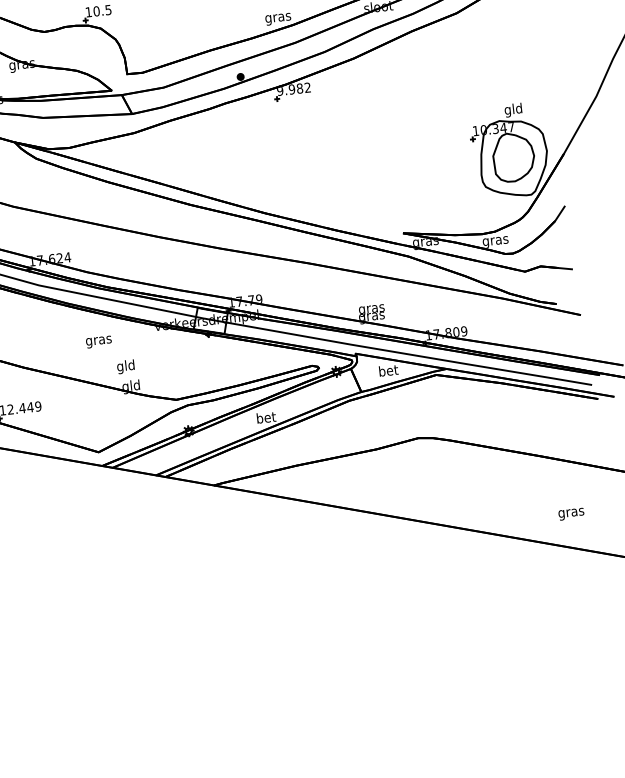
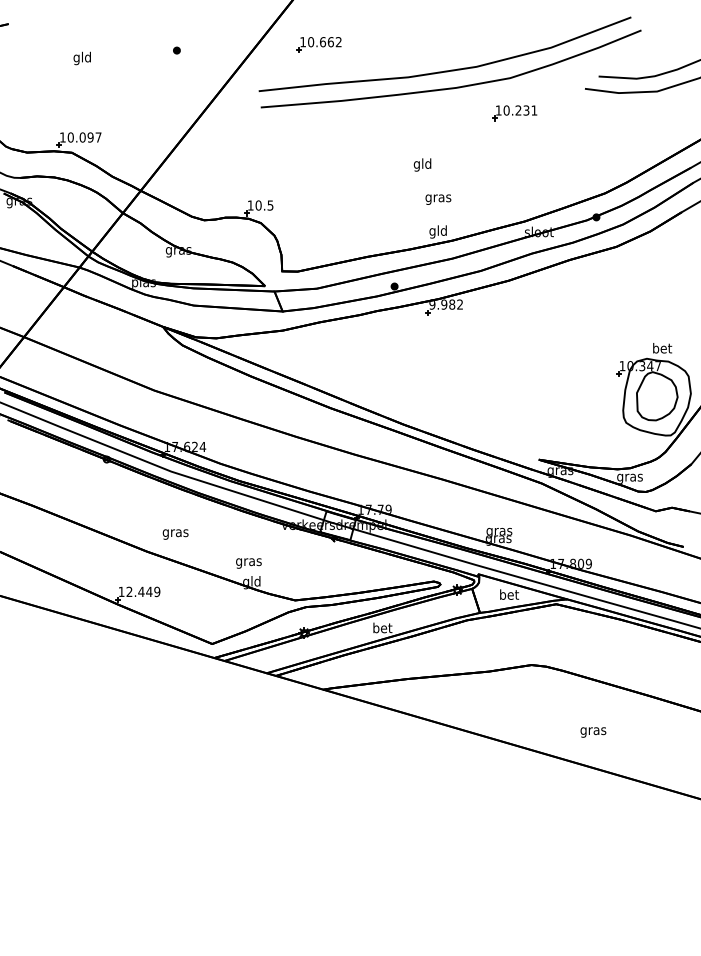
text: (278, 17) -> (438, 231), gras -> gld
text: (513, 110) -> (662, 349), gld -> bet
text: (98, 342) -> (175, 534), moved
text: (125, 366) -> (248, 561), gld -> gras
text: (571, 514) -> (593, 732), moved

